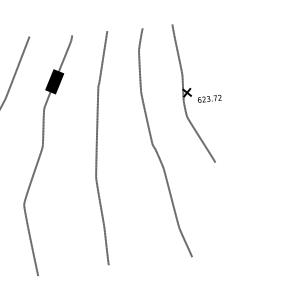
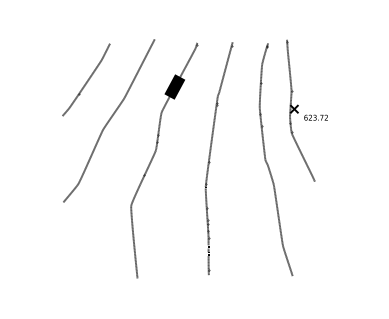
part: (199, 92) -> (306, 110), moved

